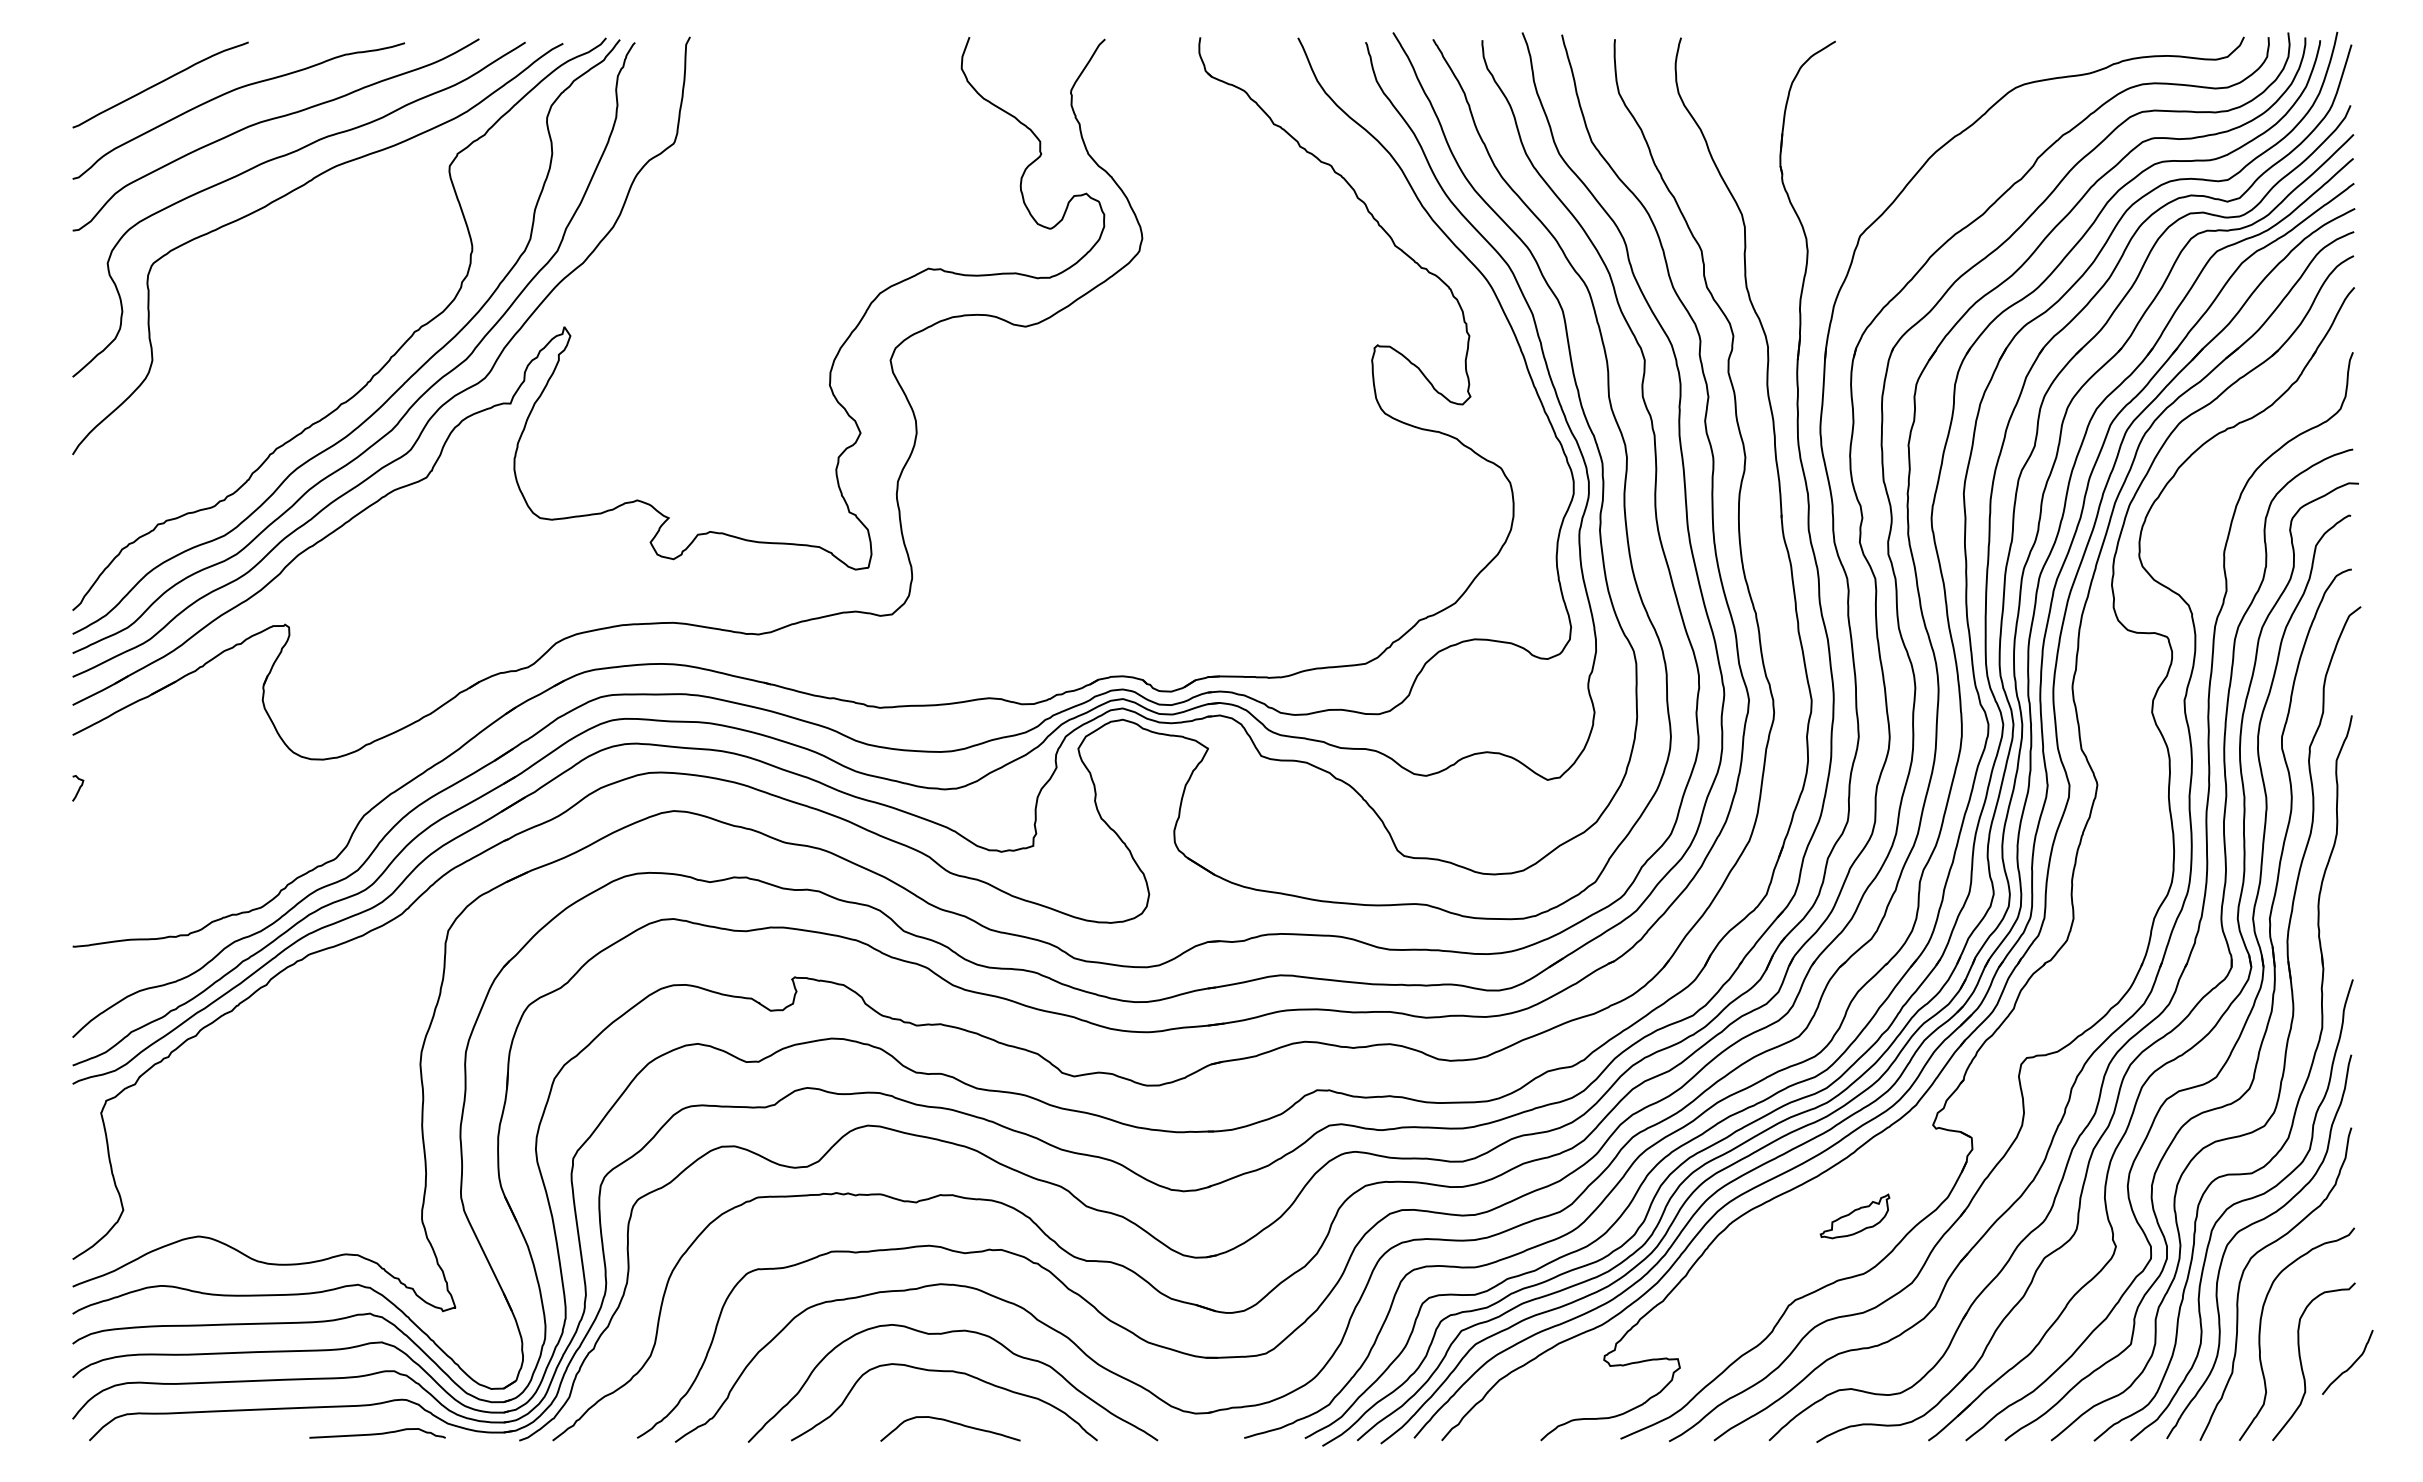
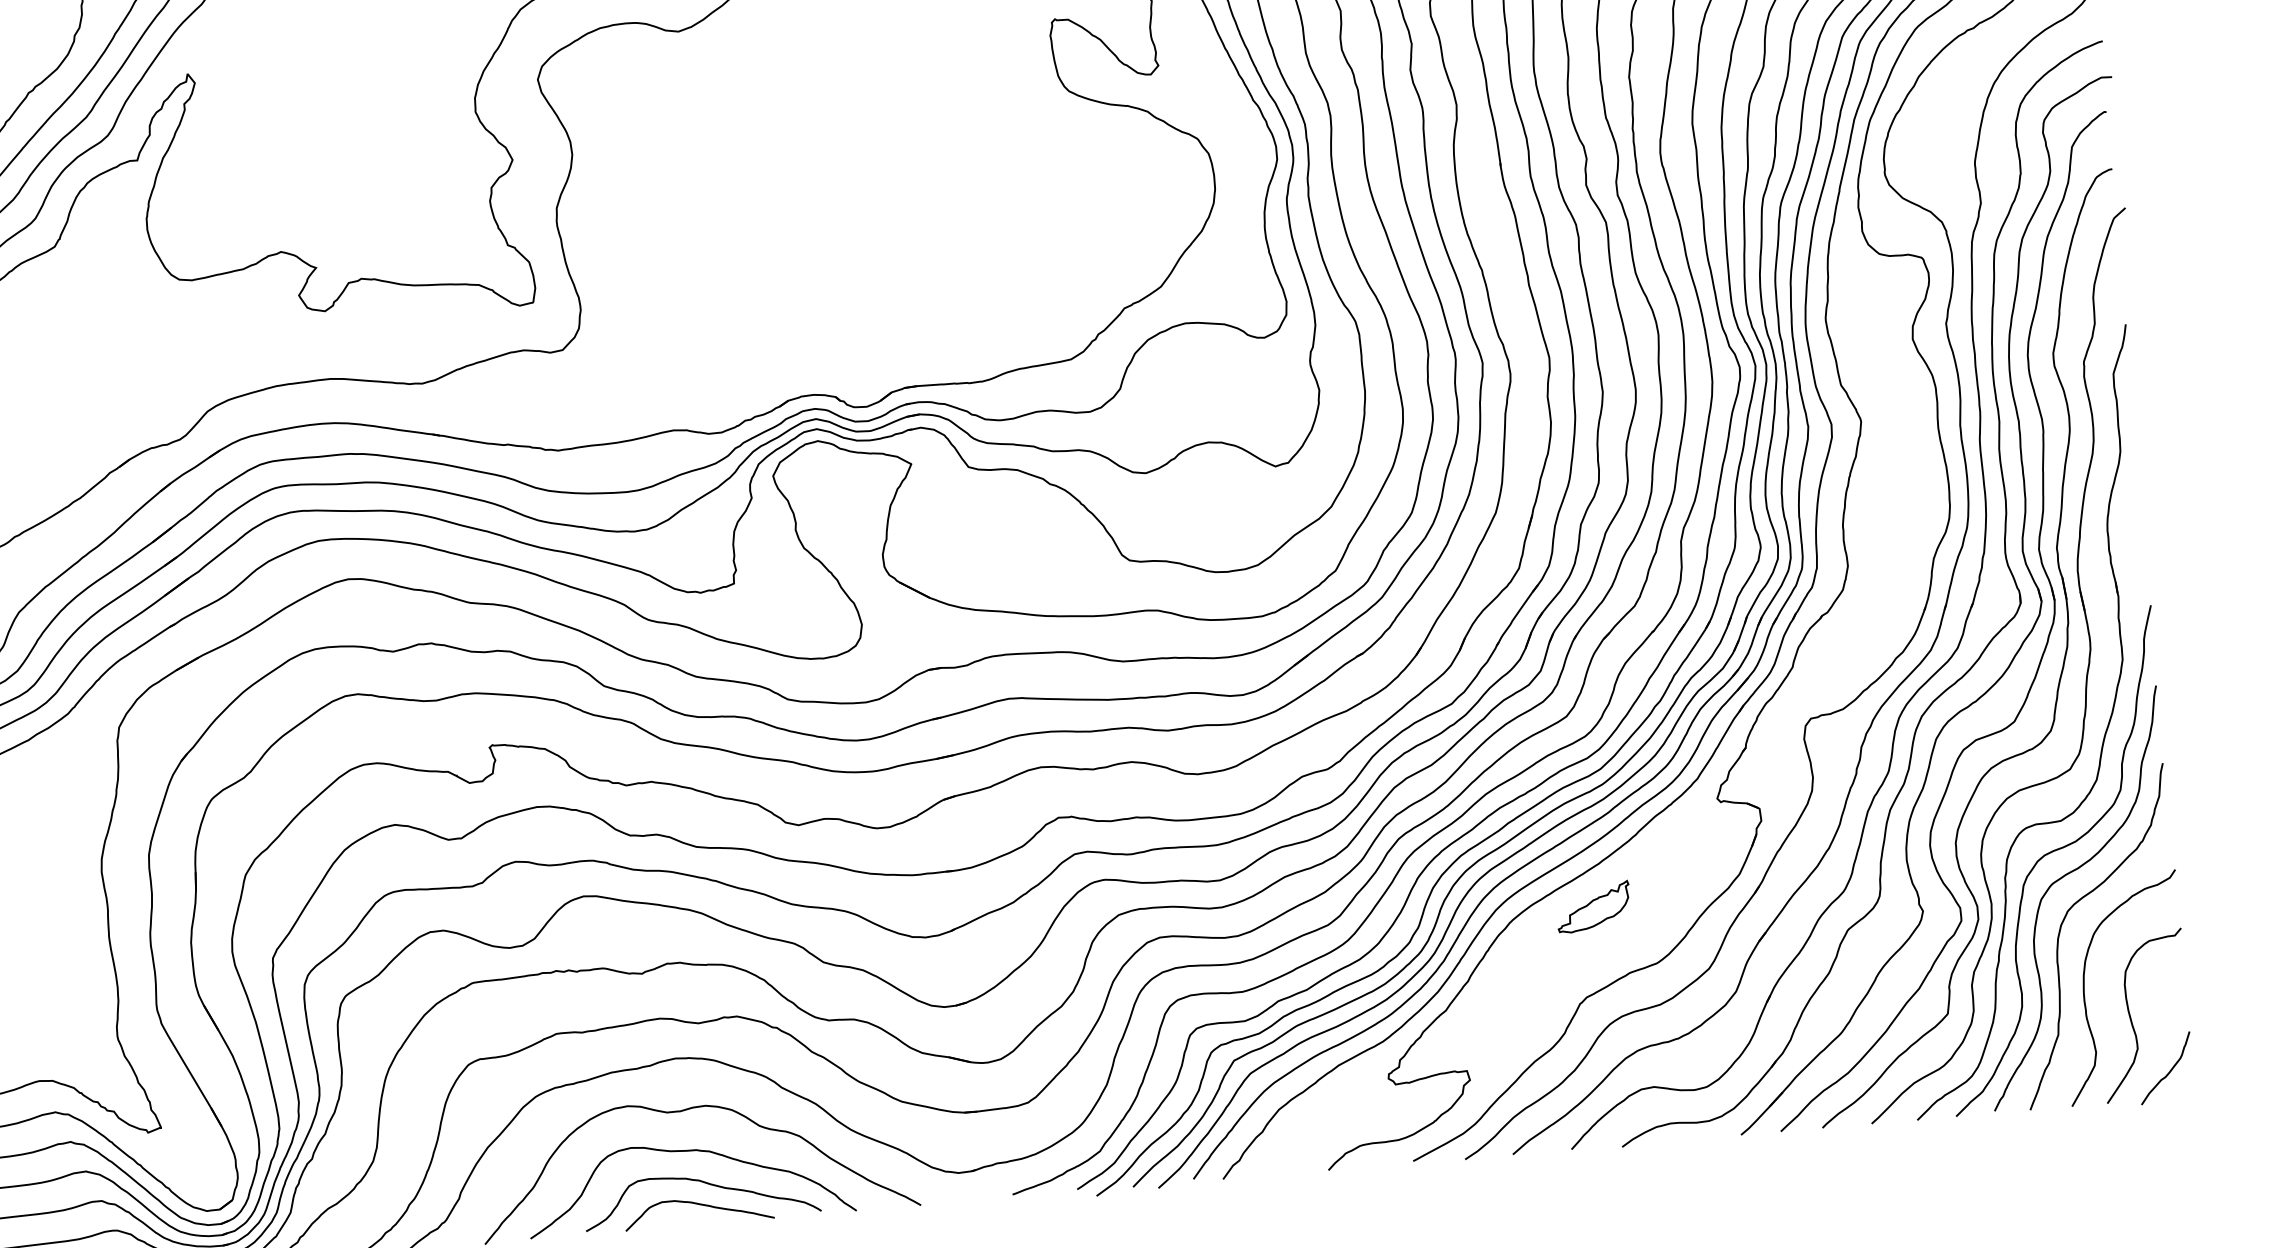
part: (1854, 1216) -> (1593, 907), moved
curve: (2351, 1364) -> (2169, 1070), moved
curve: (958, 1403) -> (705, 1183), added

